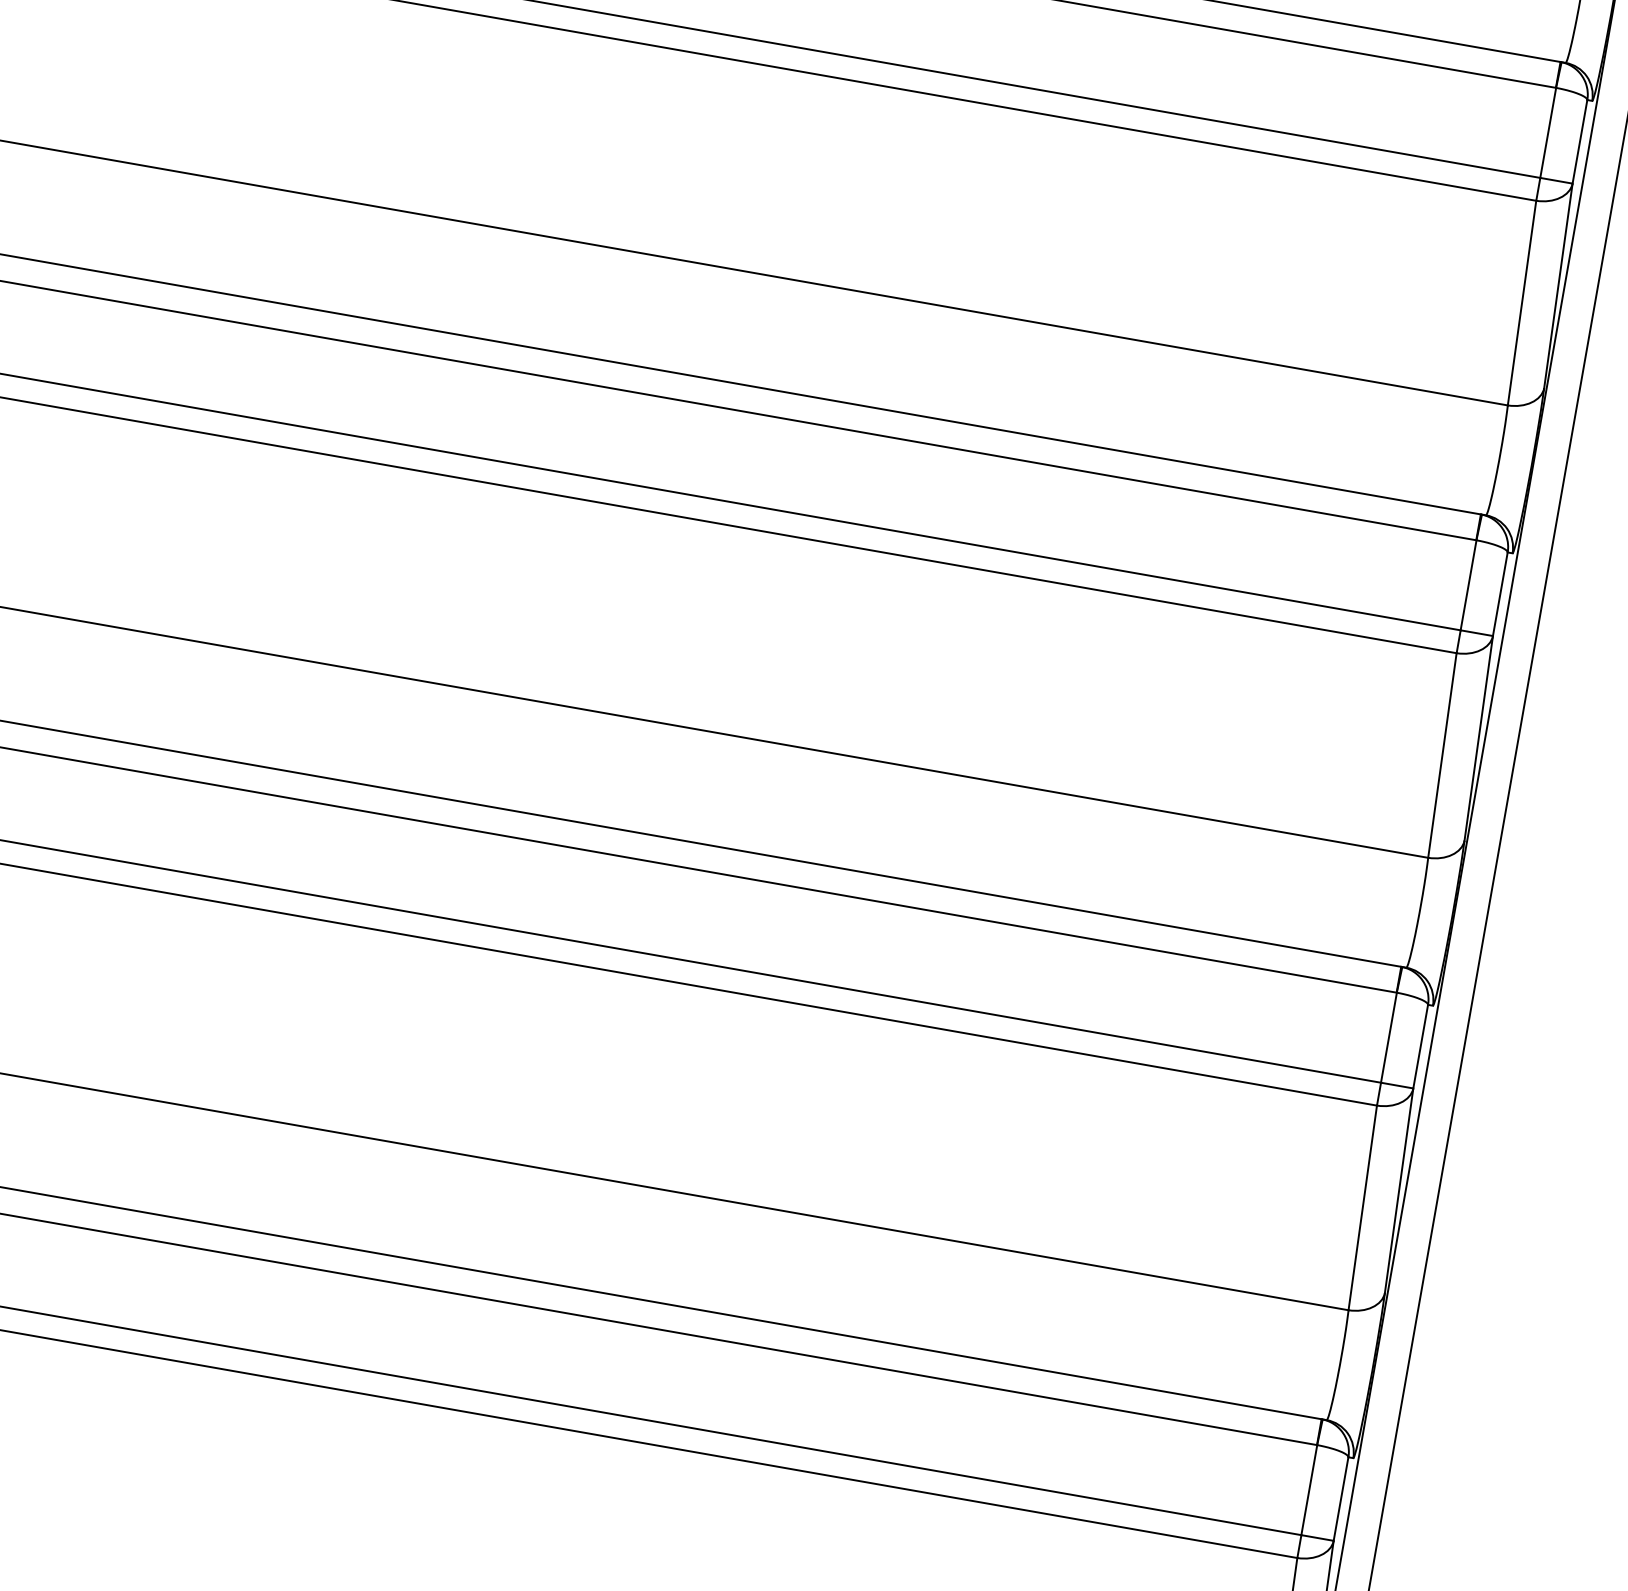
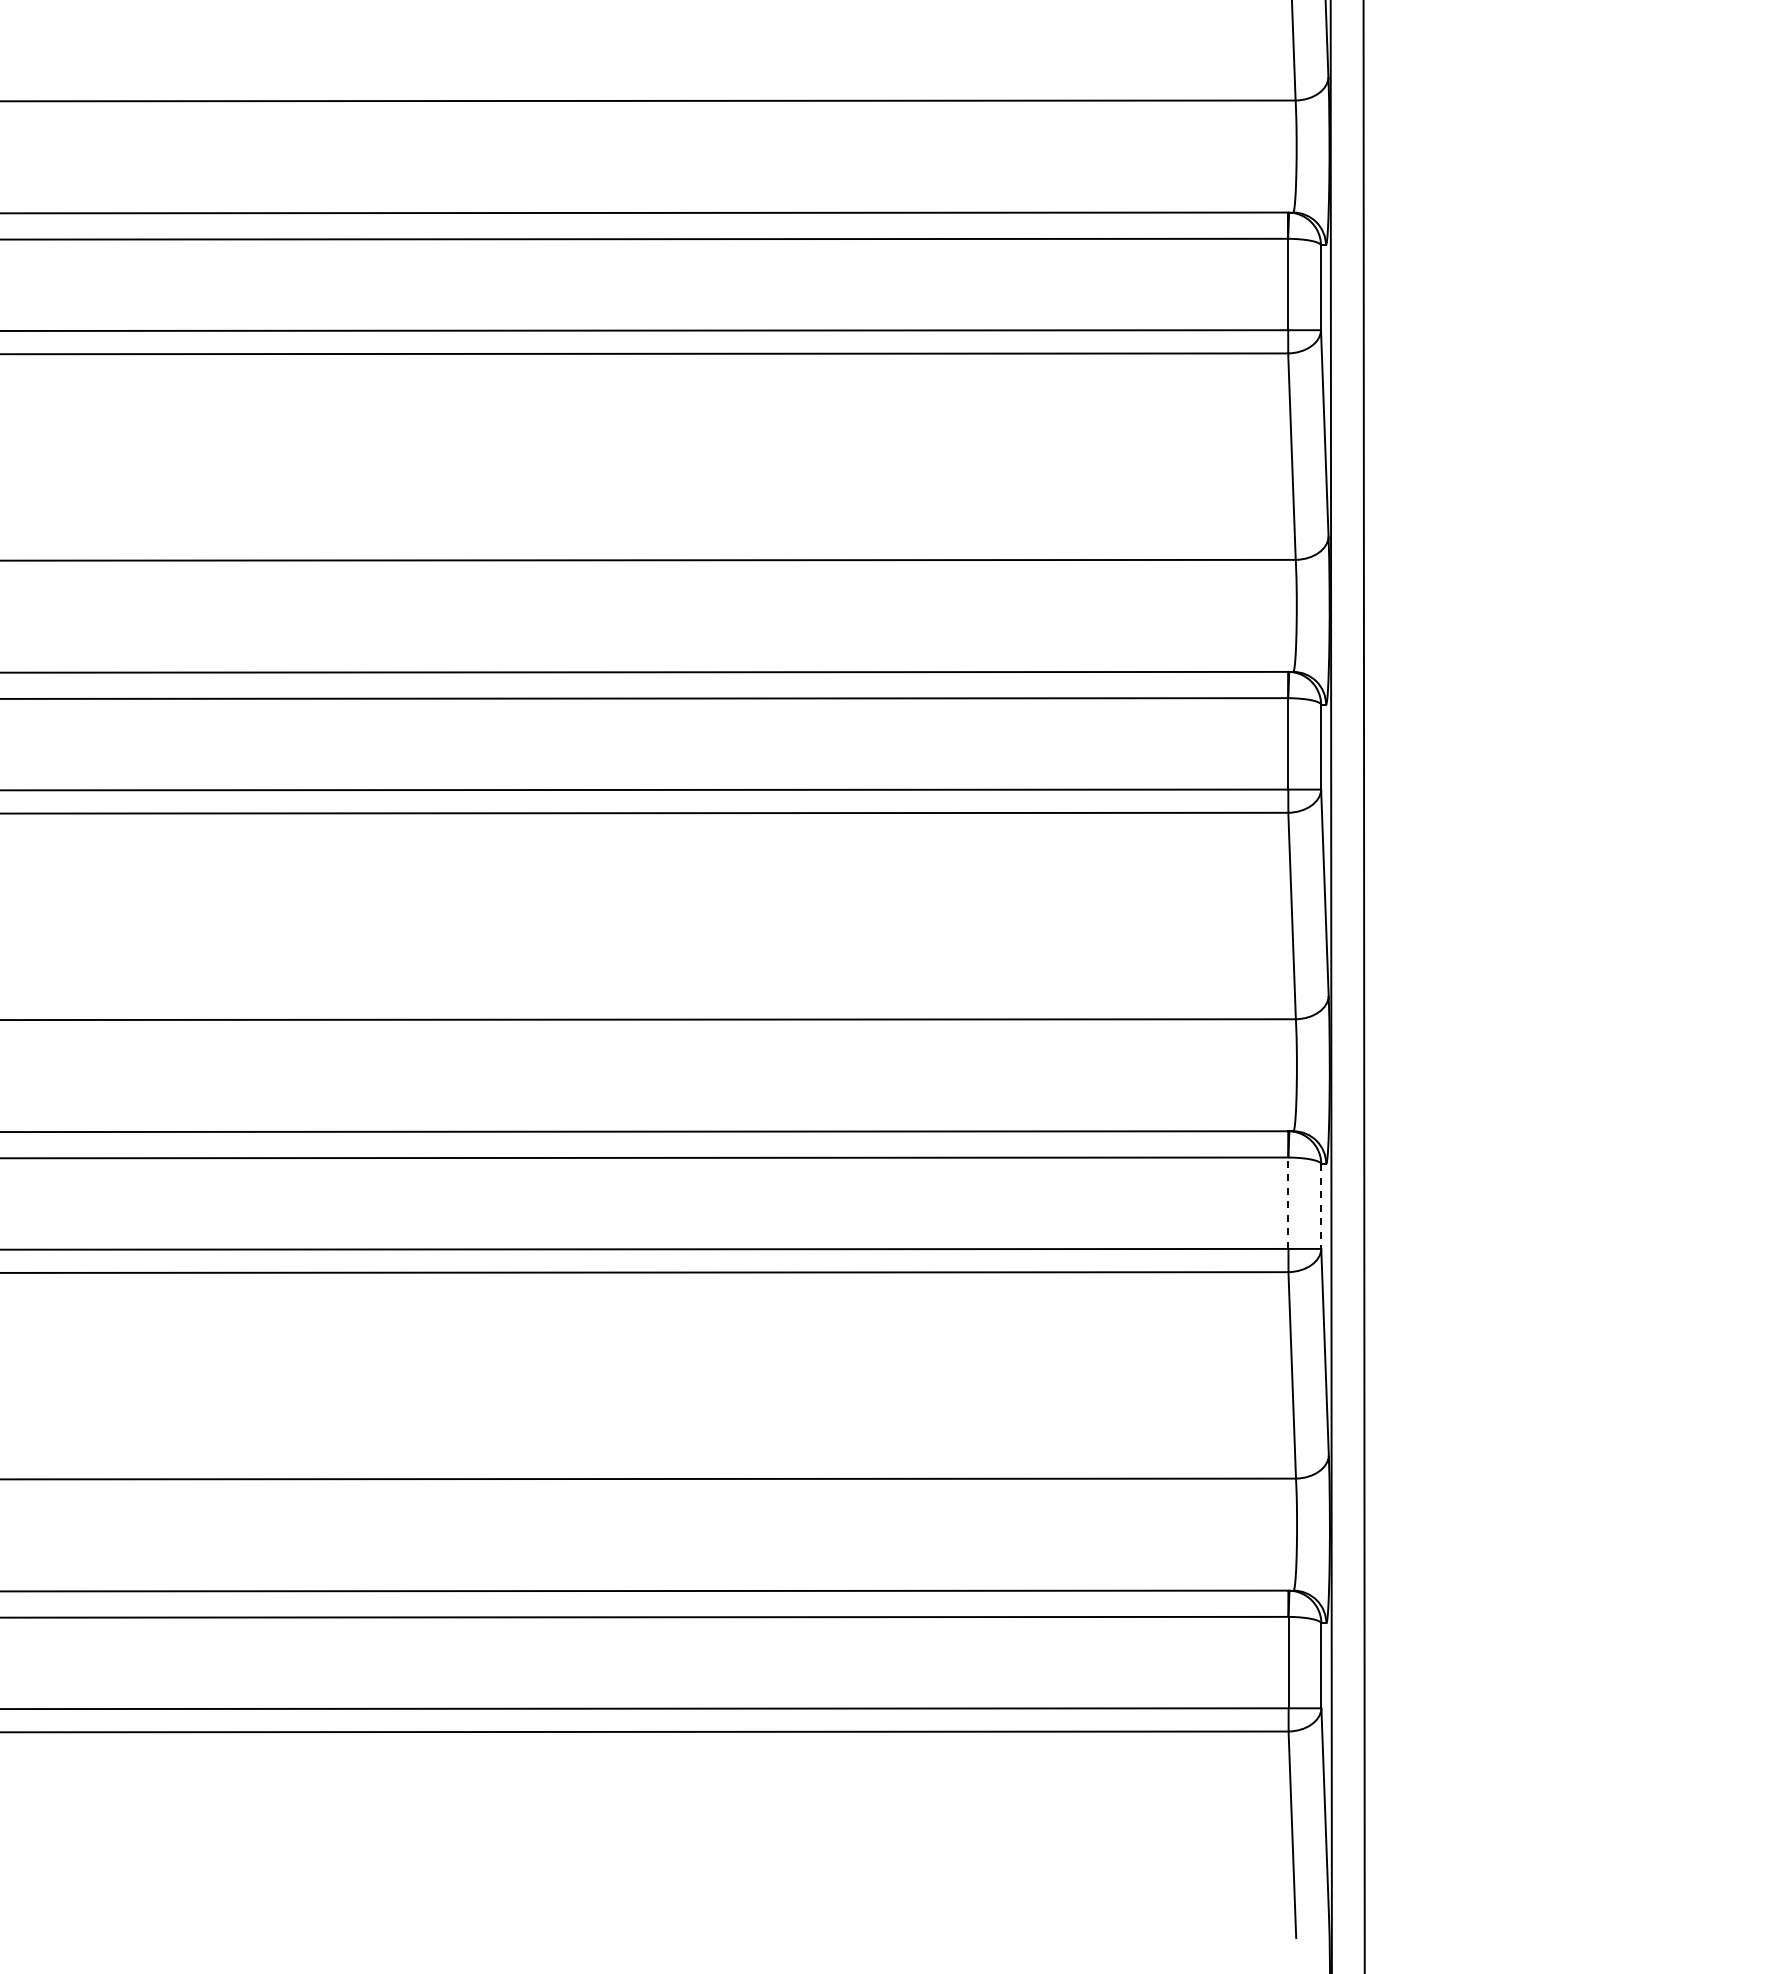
line: (1388, 1037) -> (1288, 1203), solid -> dashed
line: (1420, 1047) -> (1321, 1207), solid -> dashed

